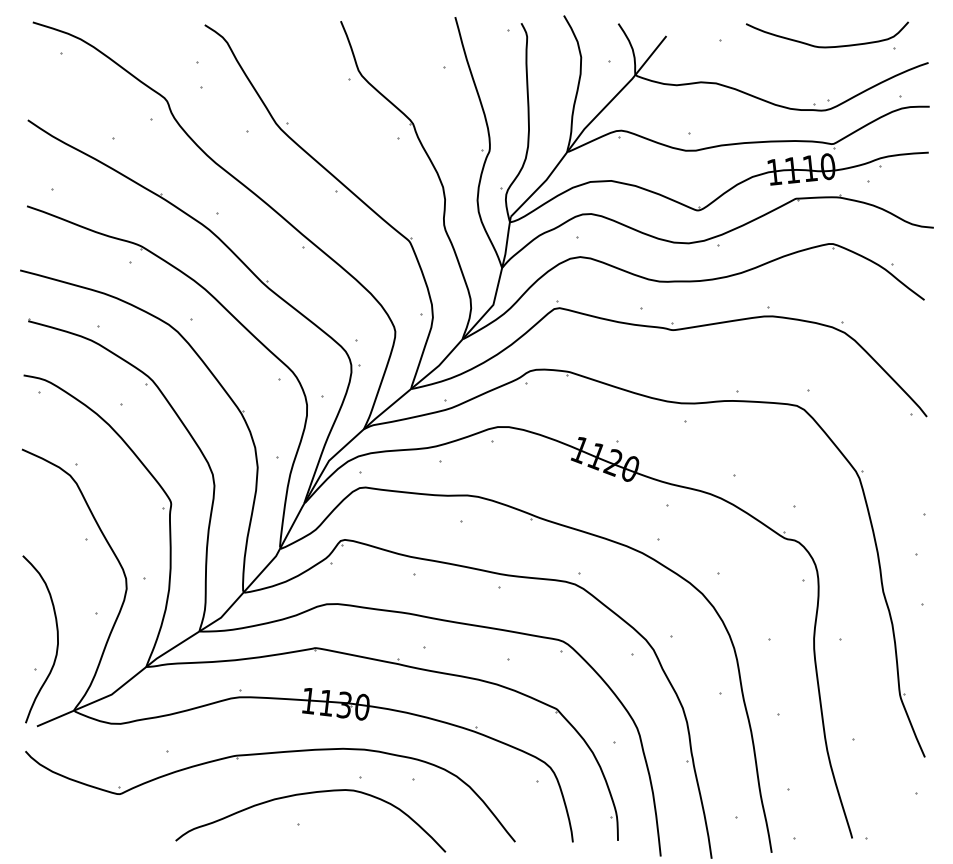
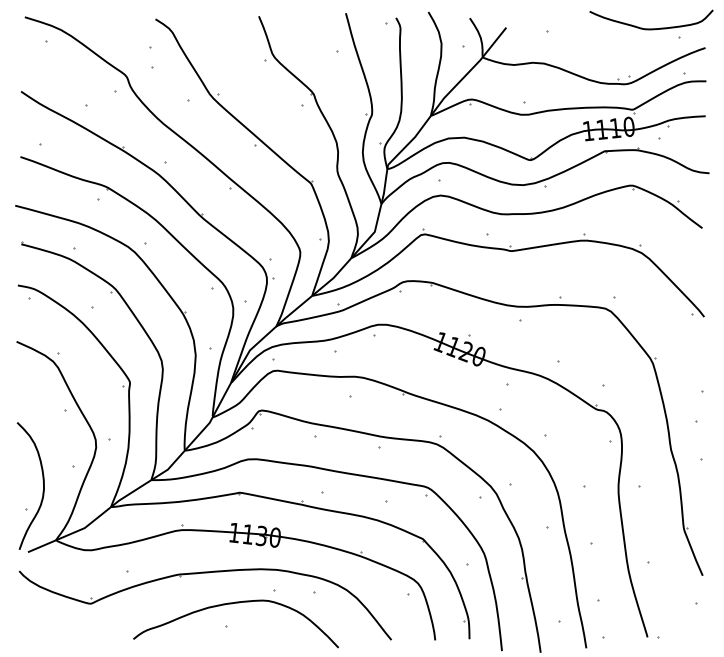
curve: (827, 46) -> (651, 28), moved

